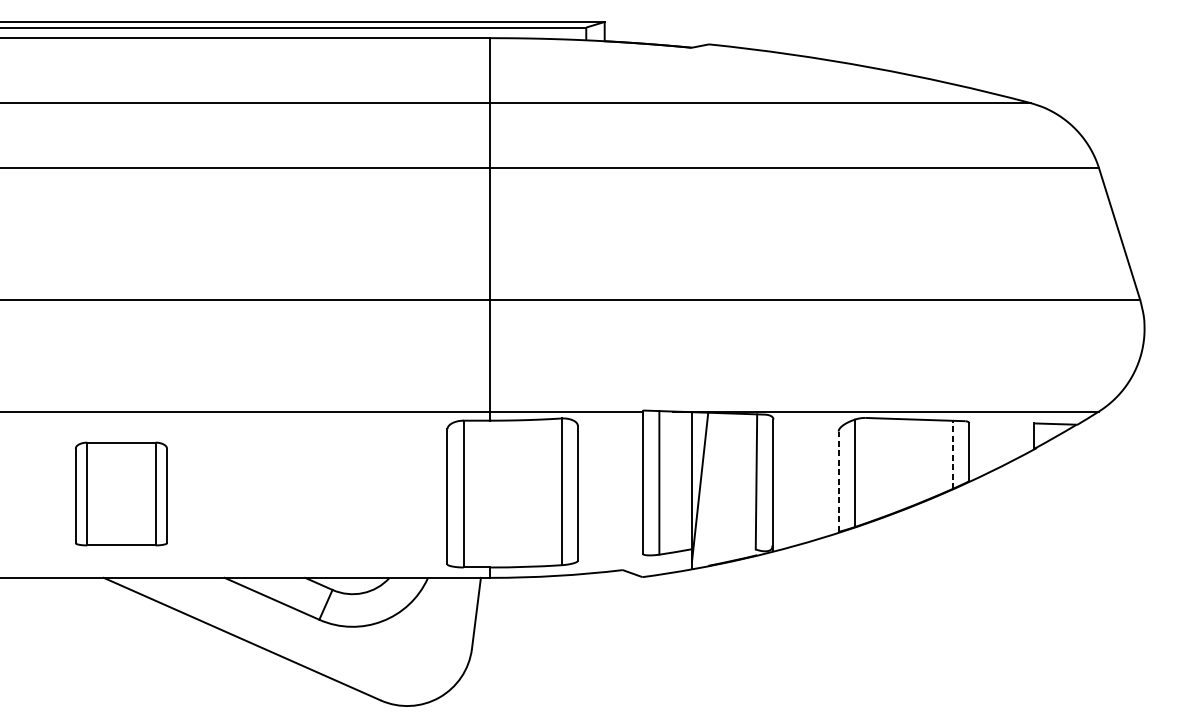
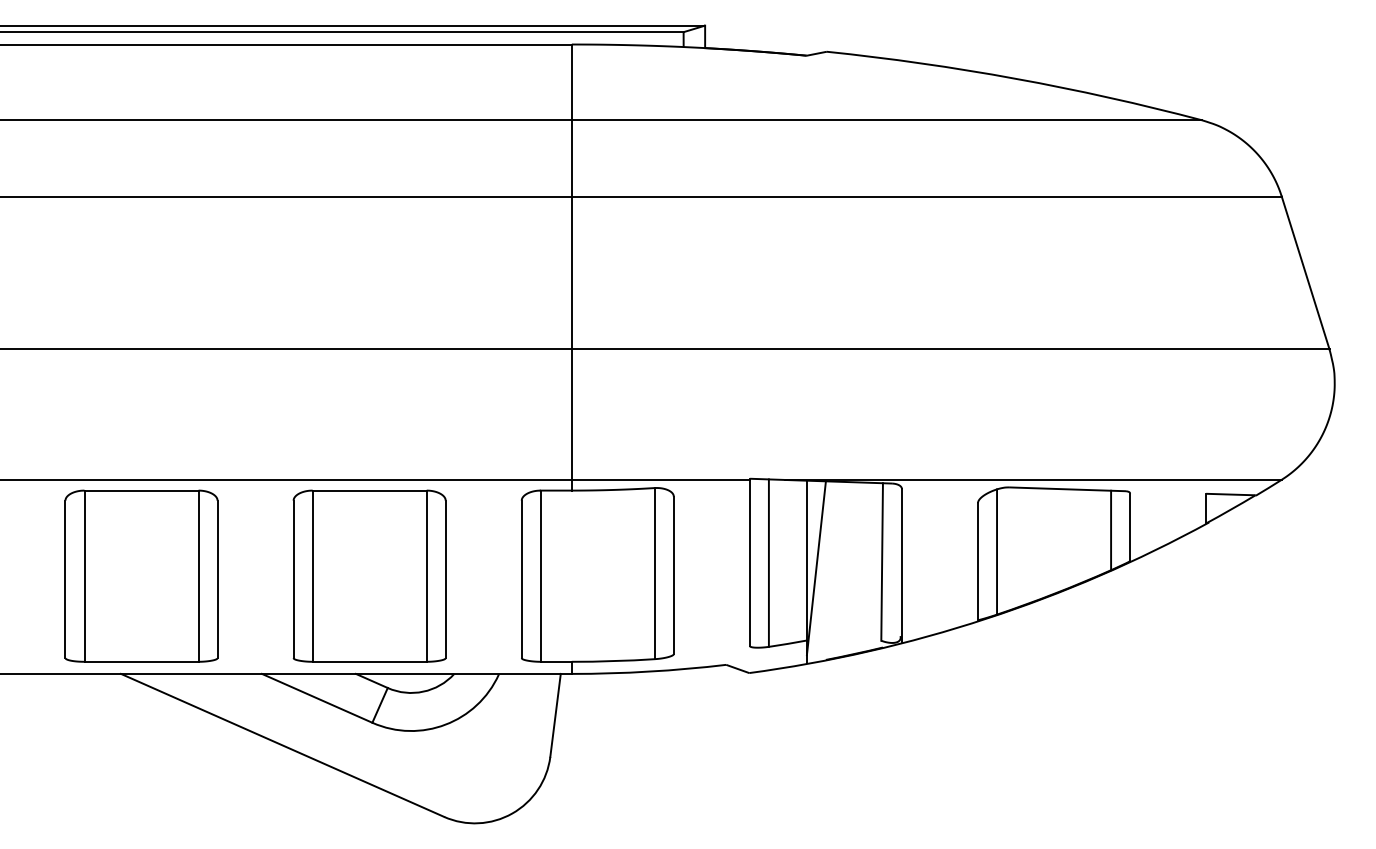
line: (953, 454) -> (1111, 530), dashed -> solid
line: (839, 481) -> (978, 561), dashed -> solid
part: (121, 493) -> (141, 575), size x1.43
part: (316, 493) -> (369, 575), added

